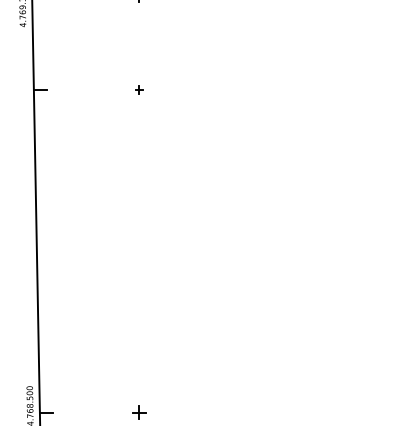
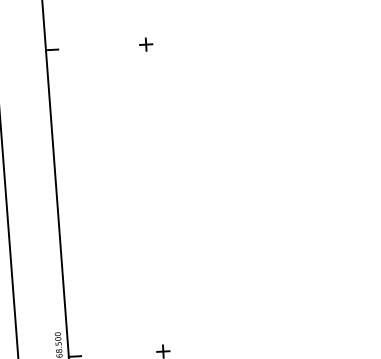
part: (139, 89) -> (146, 44), size x1.67

